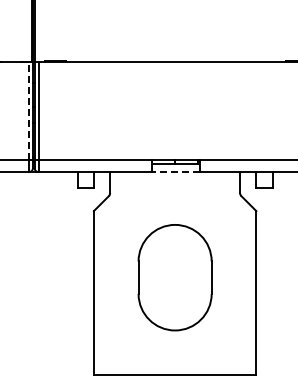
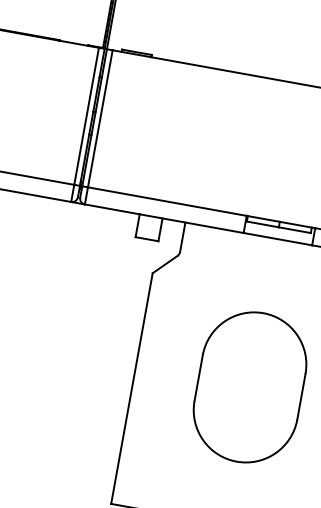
line: (28, 111) -> (85, 116), dashed -> solid
line: (175, 172) -> (277, 239), dashed -> solid

